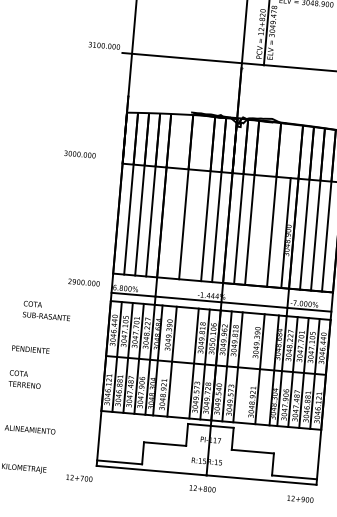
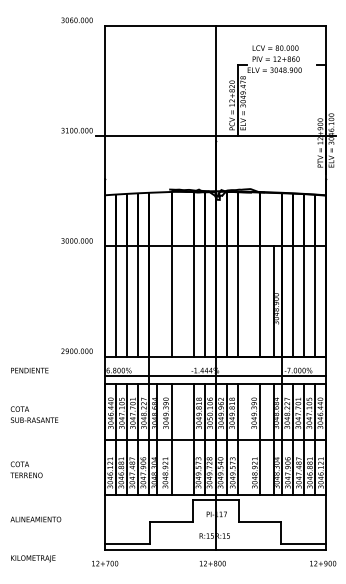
text: (79, 153) -> (76, 240), moved
text: (83, 281) -> (76, 350), moved
text: (46, 310) -> (34, 414), moved
text: (30, 349) -> (29, 370), moved
text: (79, 478) -> (105, 563), moved
text: (300, 499) -> (323, 563), moved

